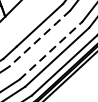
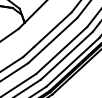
line: (39, 38) -> (52, 40), dashed -> solid
line: (50, 50) -> (61, 50), dashed -> solid

